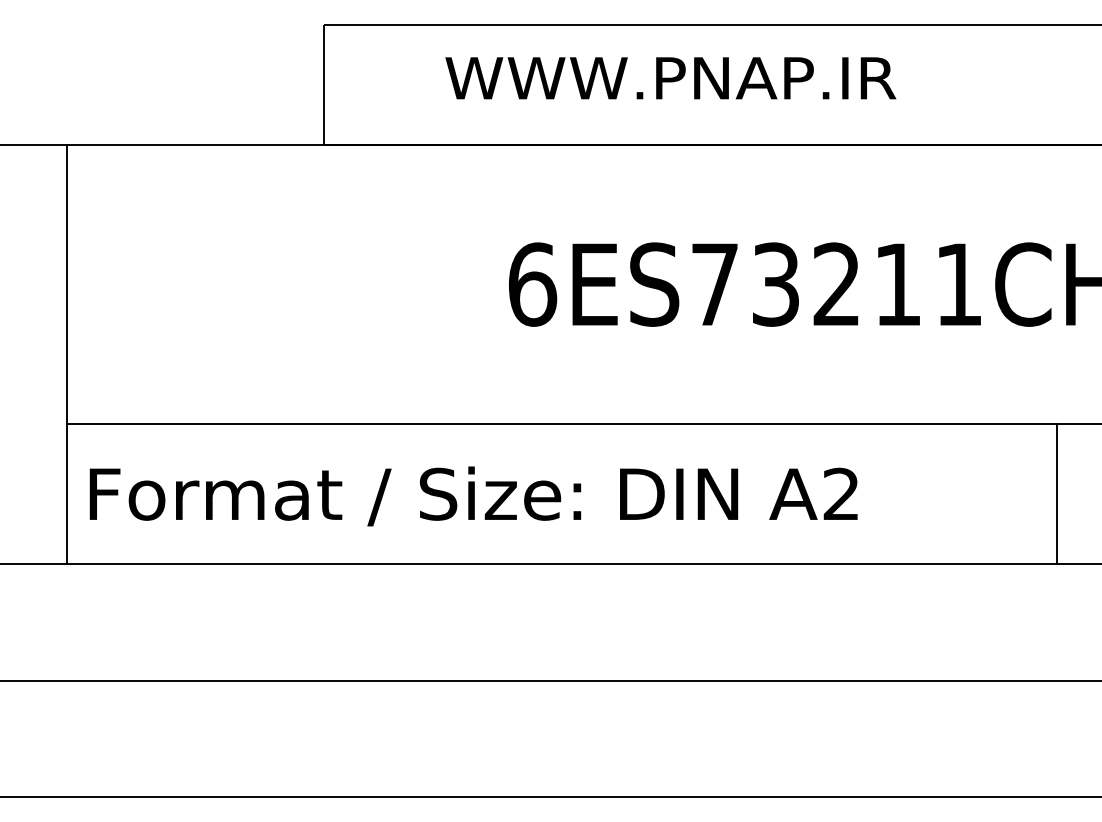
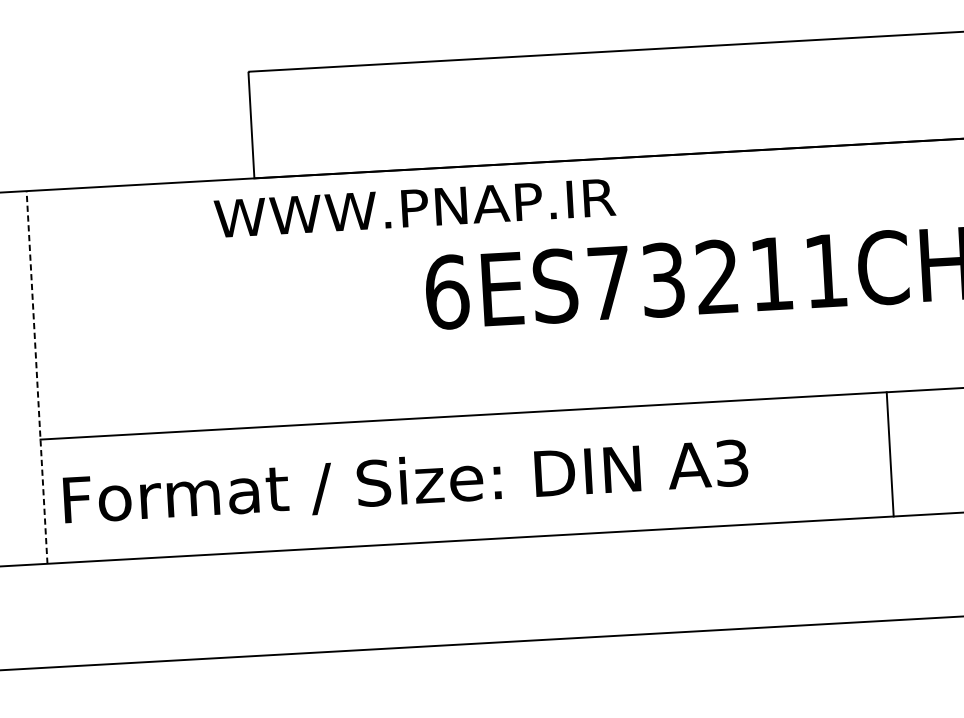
text: (670, 78) -> (414, 208), moved
line: (67, 354) -> (37, 377), solid -> dashed
text: (840, 494) -> (731, 463), A2 -> A3
line: (1057, 494) -> (890, 454), moved

